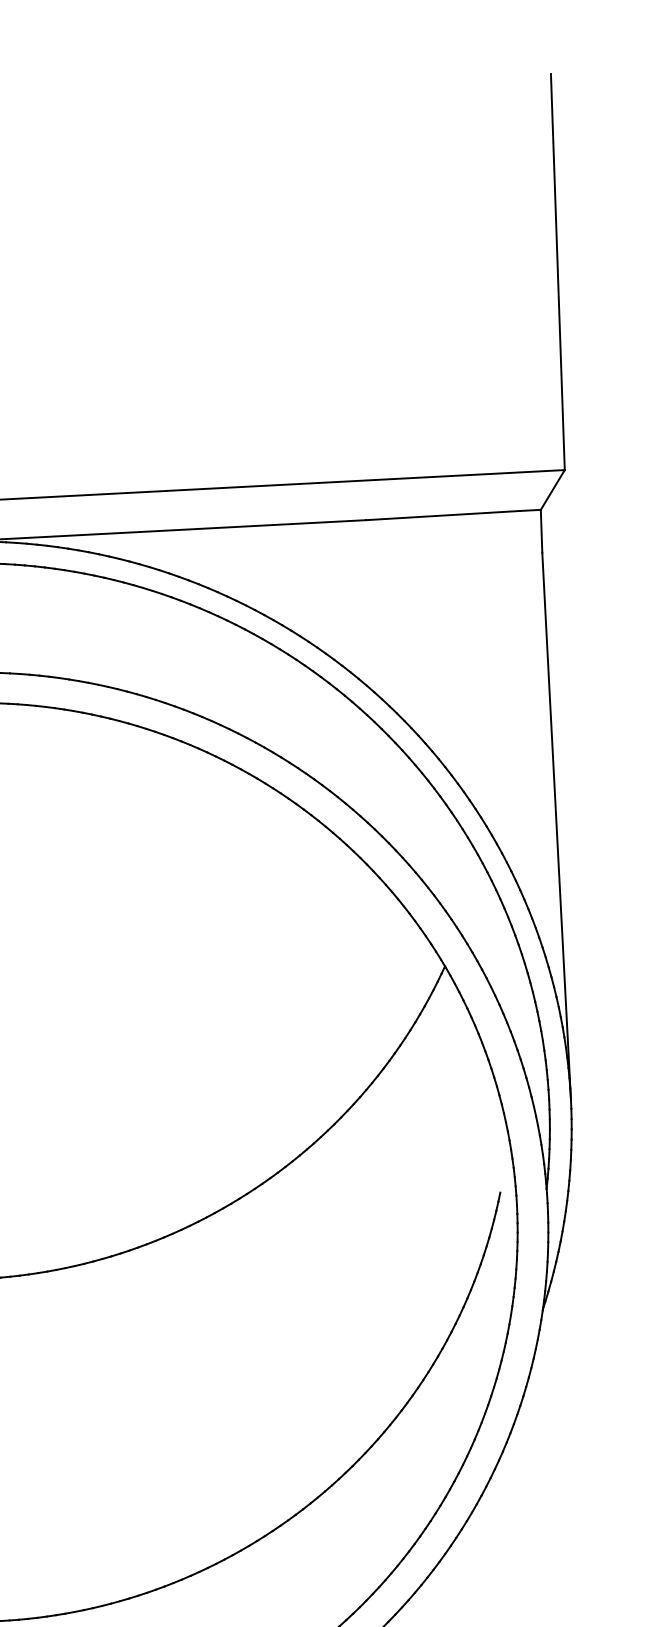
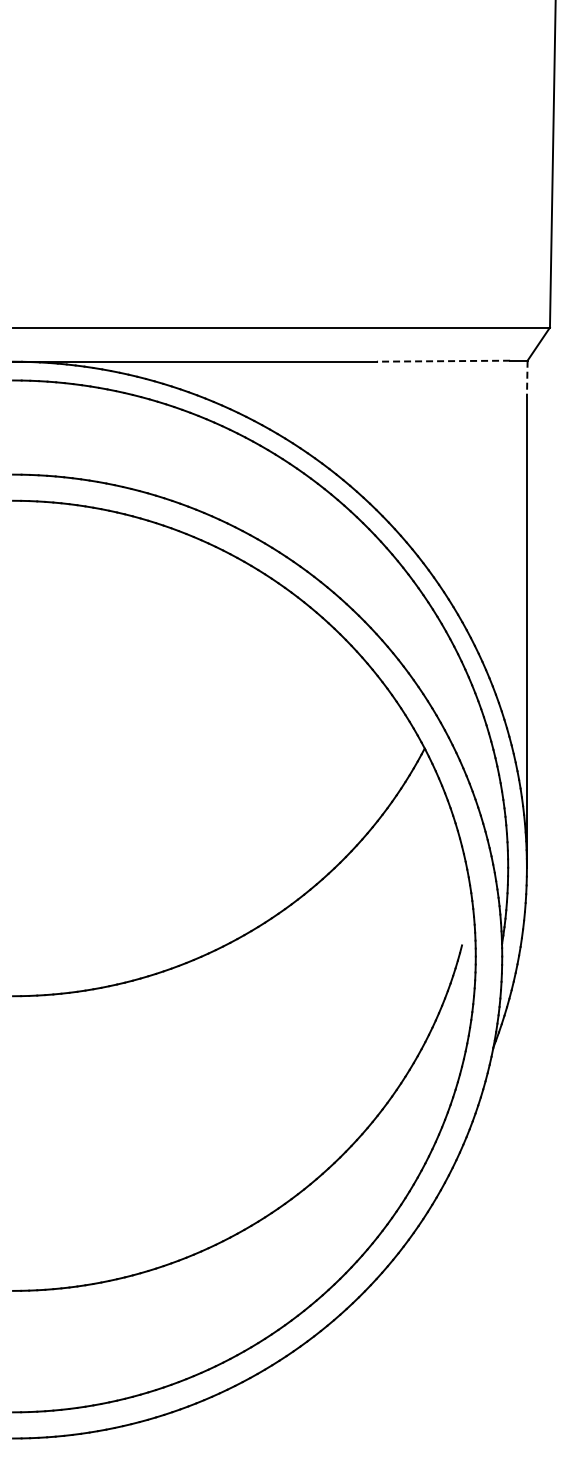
line: (443, 515) -> (443, 361), solid -> dashed
line: (541, 531) -> (527, 379), solid -> dashed

